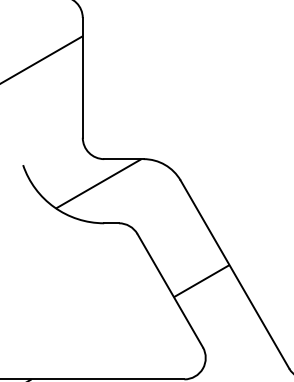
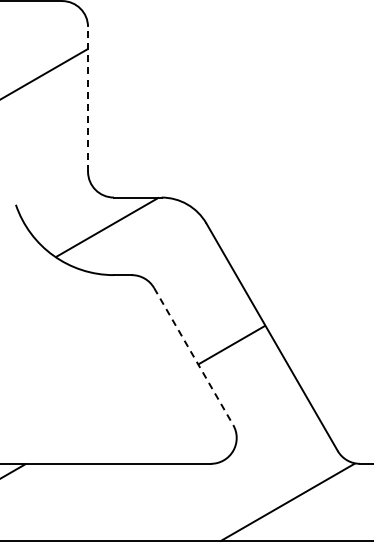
line: (83, 77) -> (88, 98), solid -> dashed
line: (170, 290) -> (193, 356), solid -> dashed

